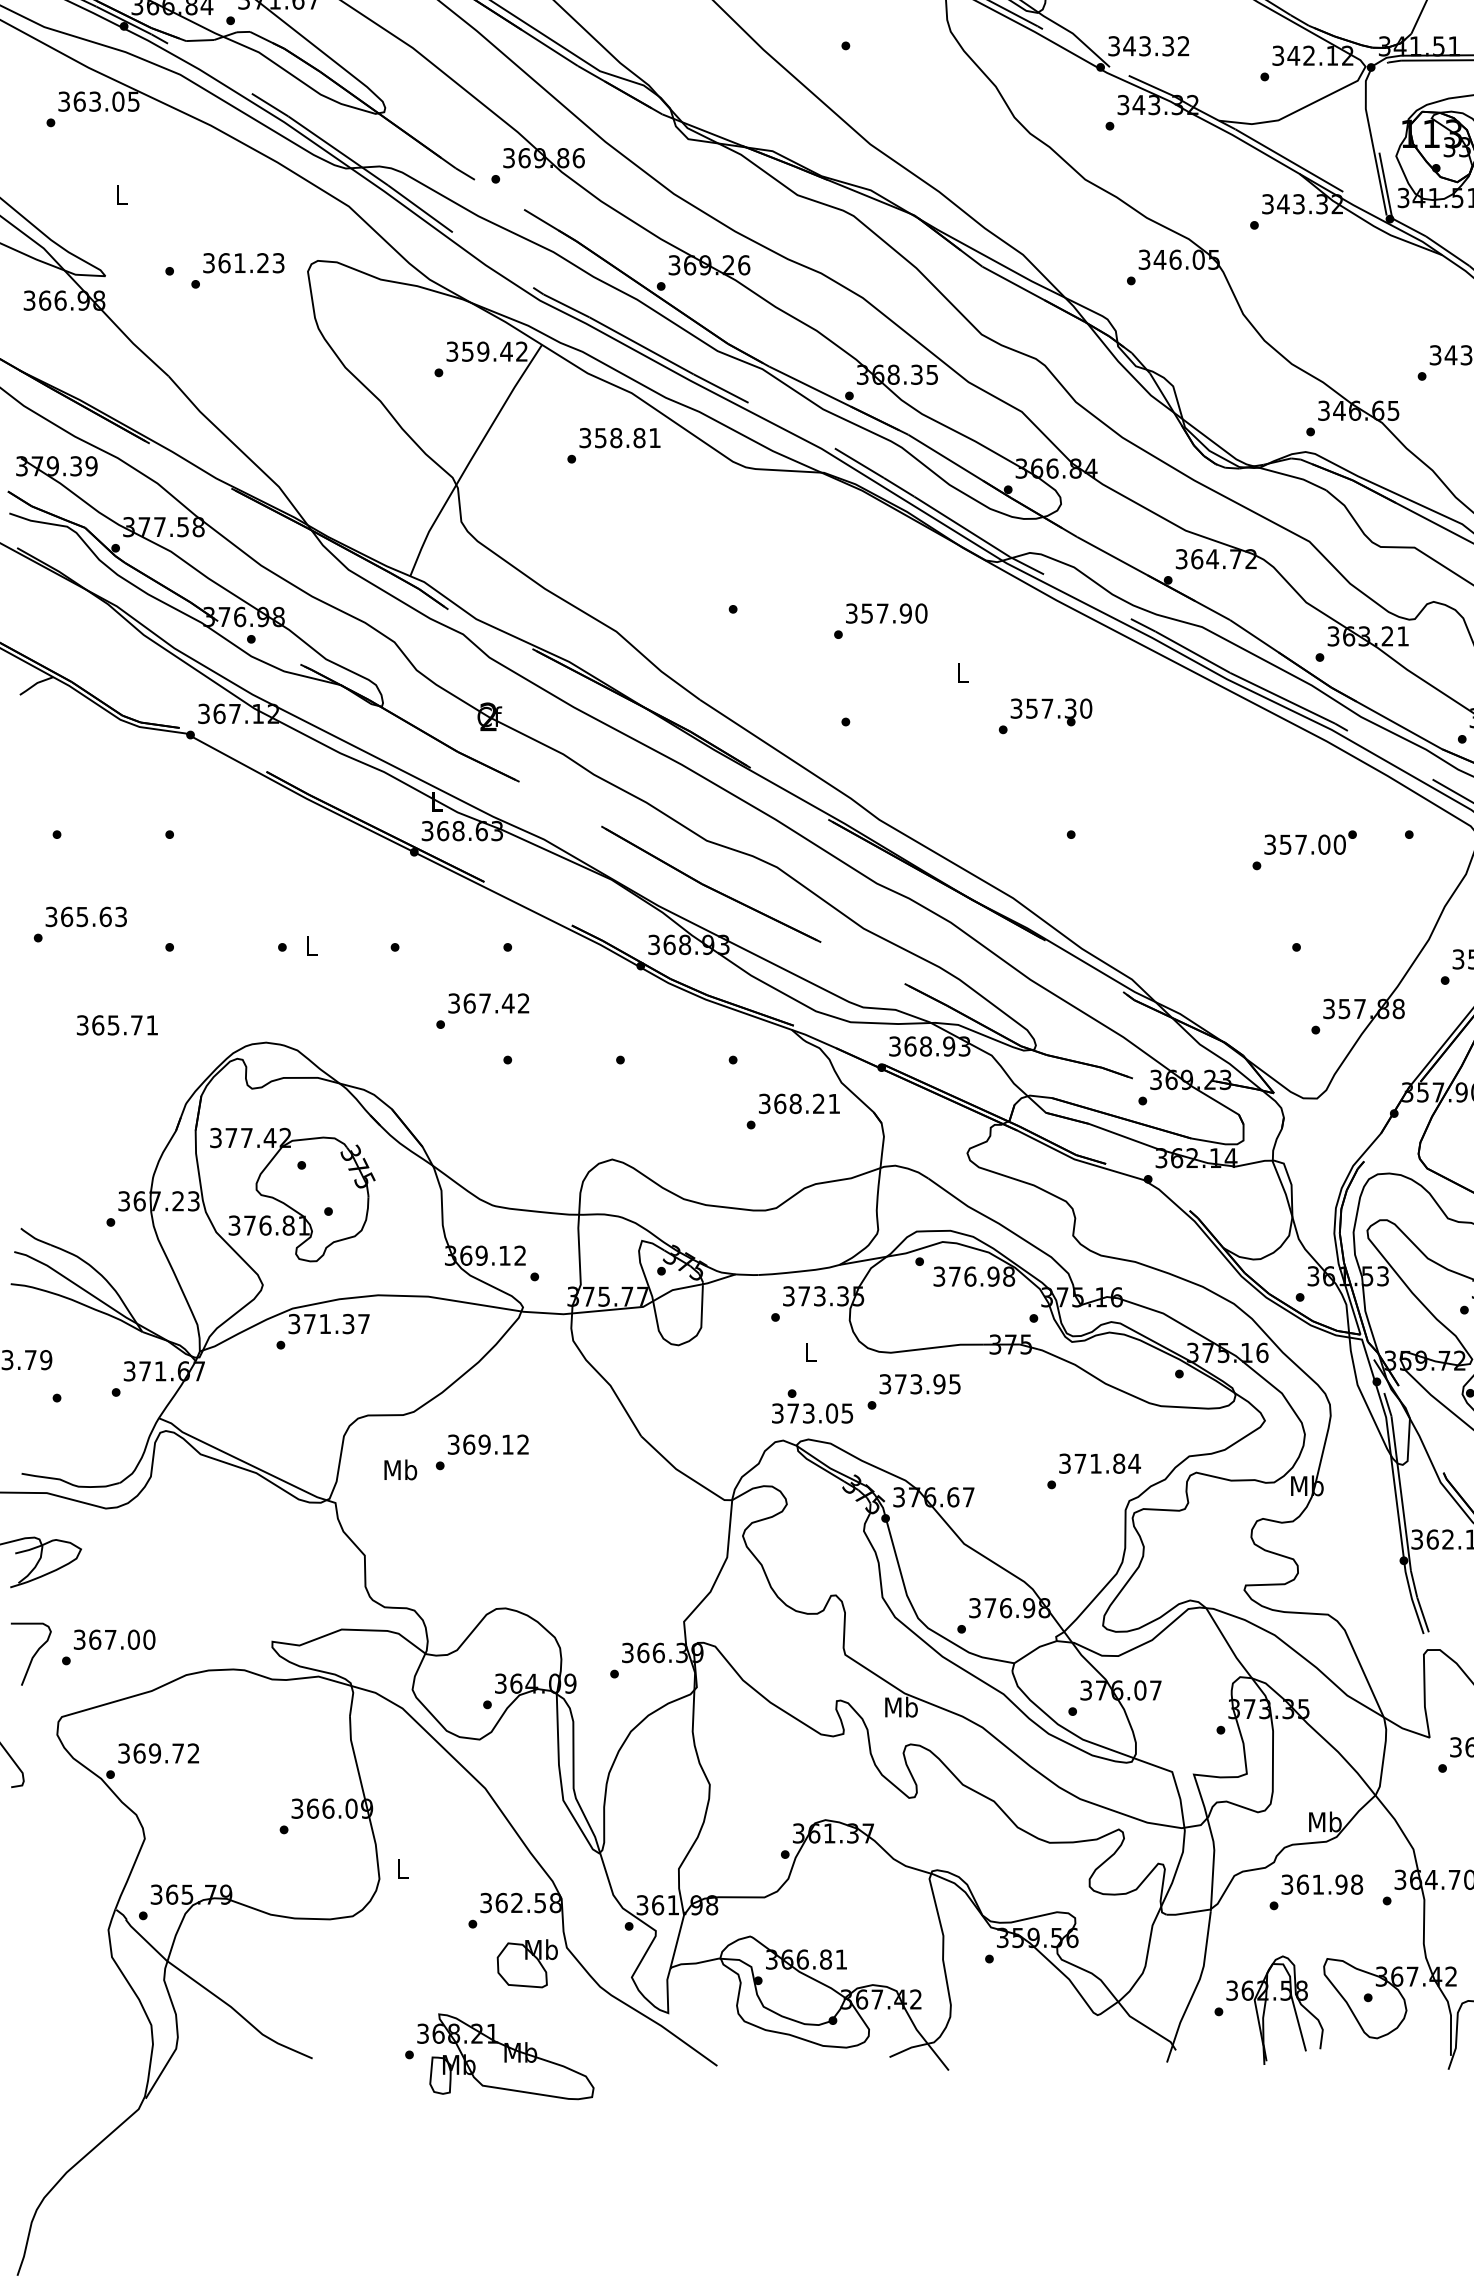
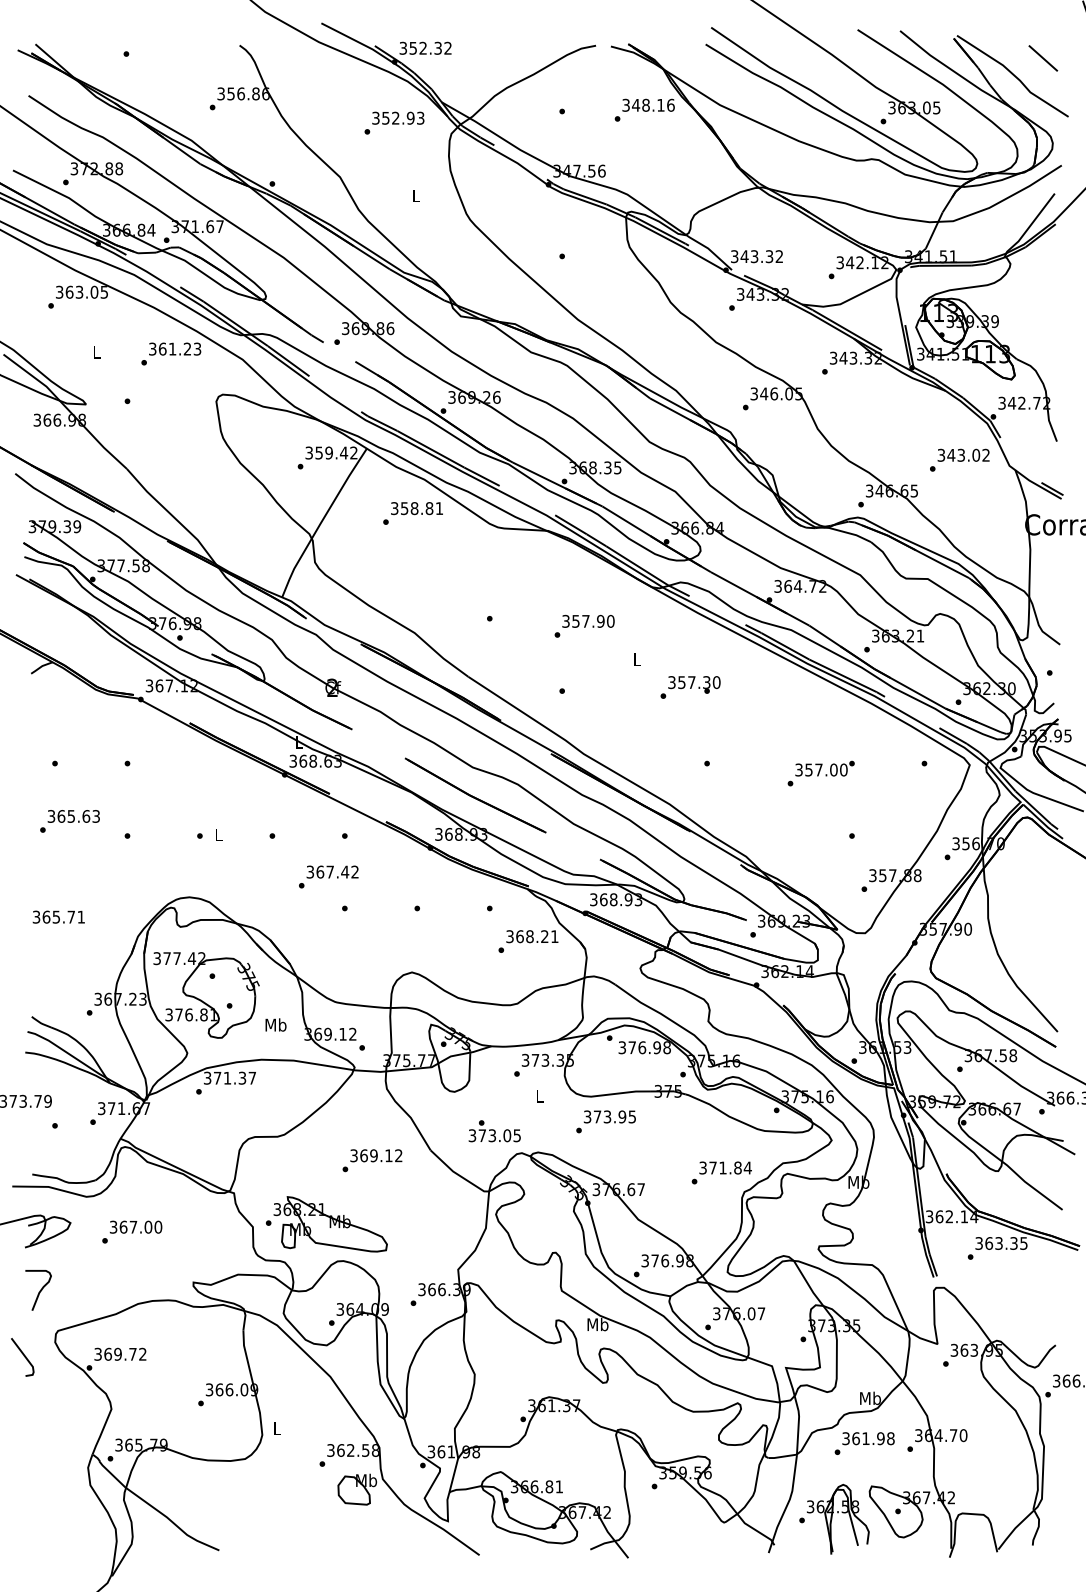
text: (238, 269) -> (171, 353), moved
text: (1303, 850) -> (820, 773), moved
text: (116, 1024) -> (58, 916), moved
text: (812, 1406) -> (494, 1131), moved
text: (482, 1452) -> (372, 1160), moved
text: (399, 1469) -> (275, 1024), moved
text: (109, 1646) -> (132, 1231), moved
part: (499, 2057) -> (326, 1224), moved

